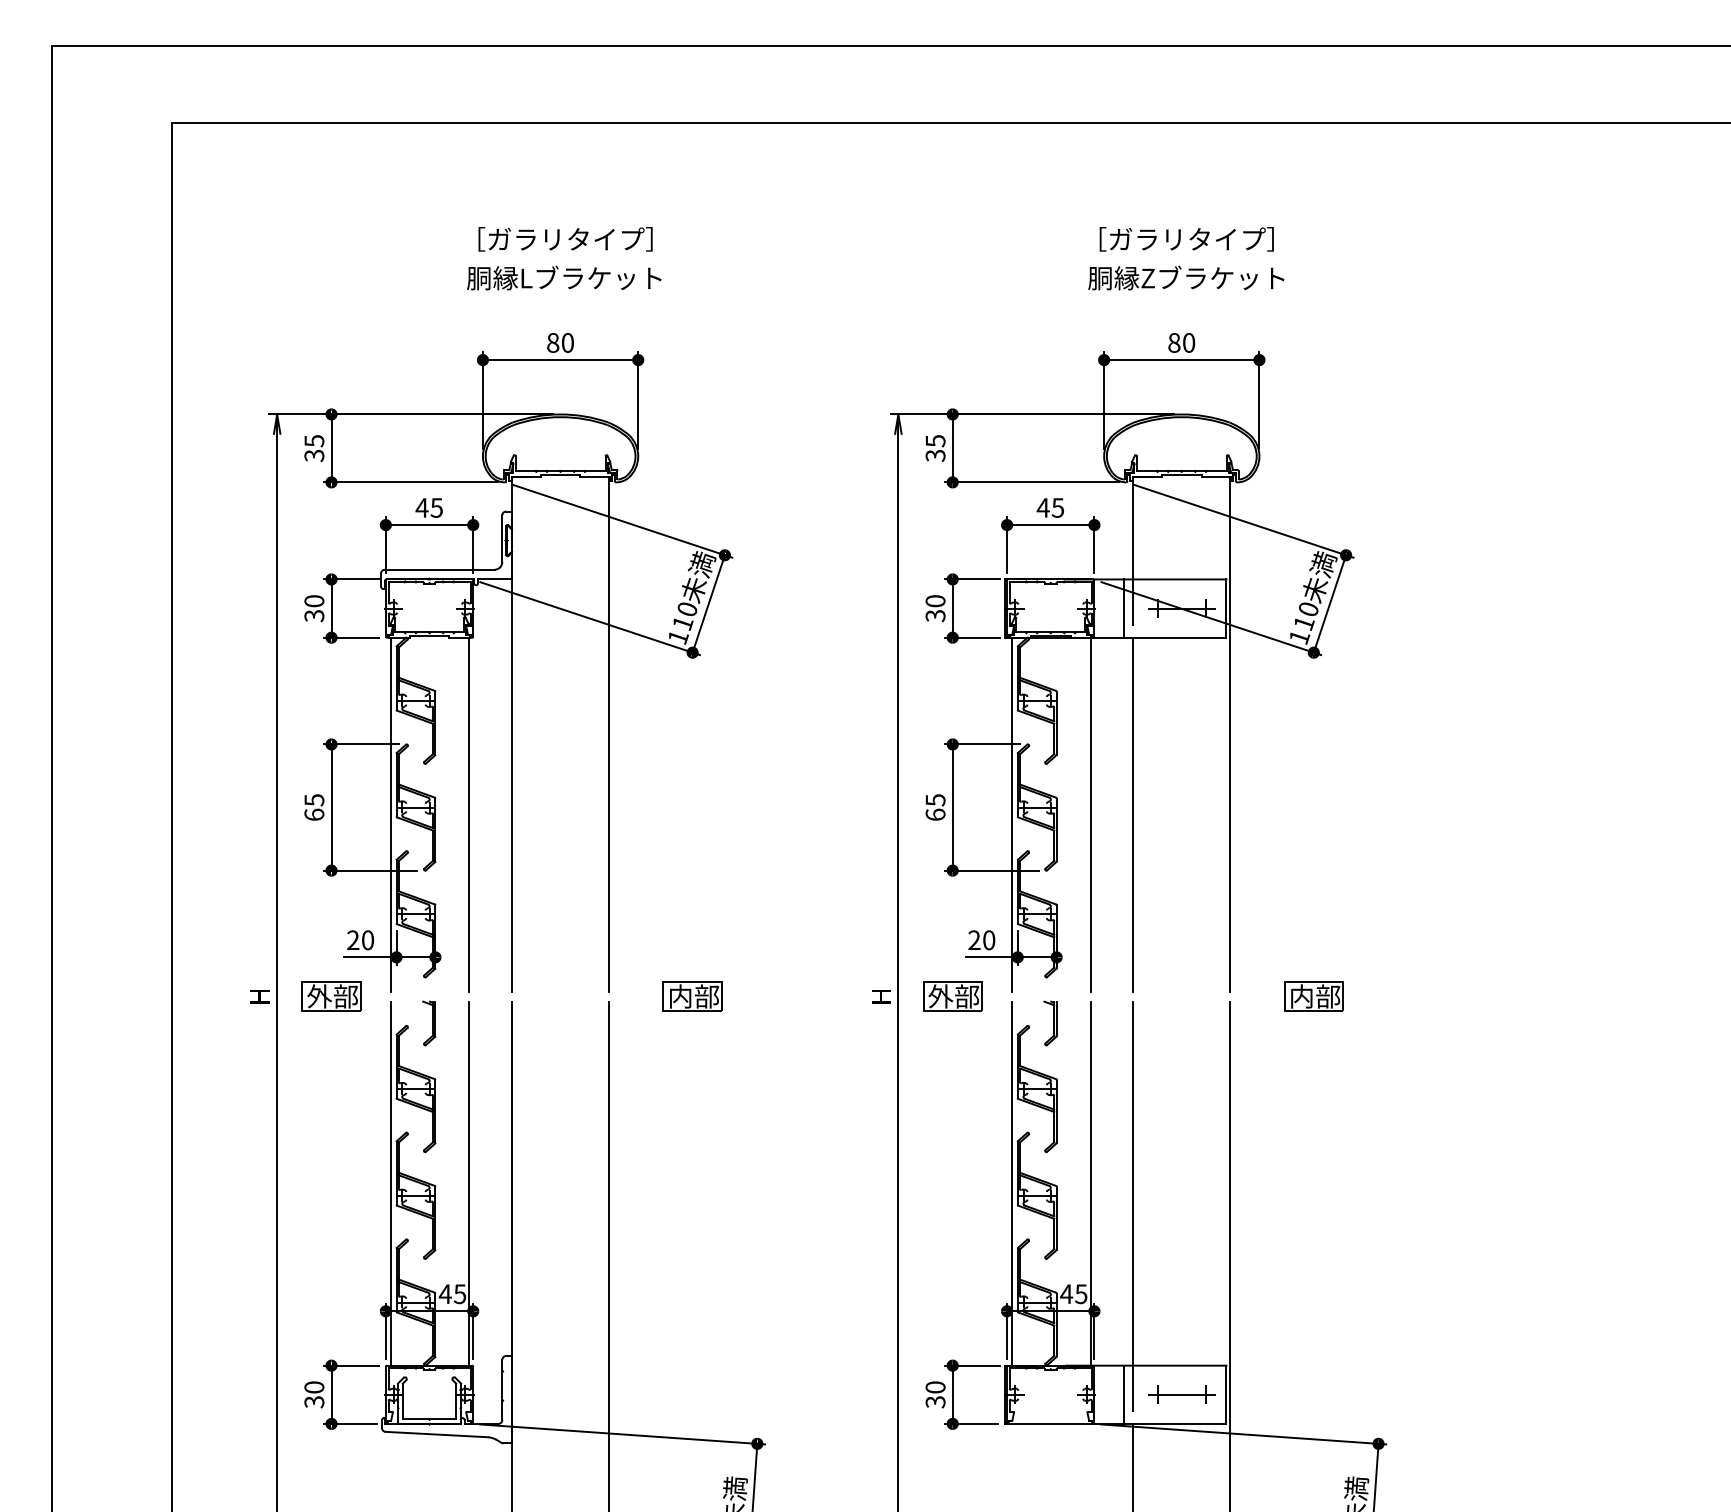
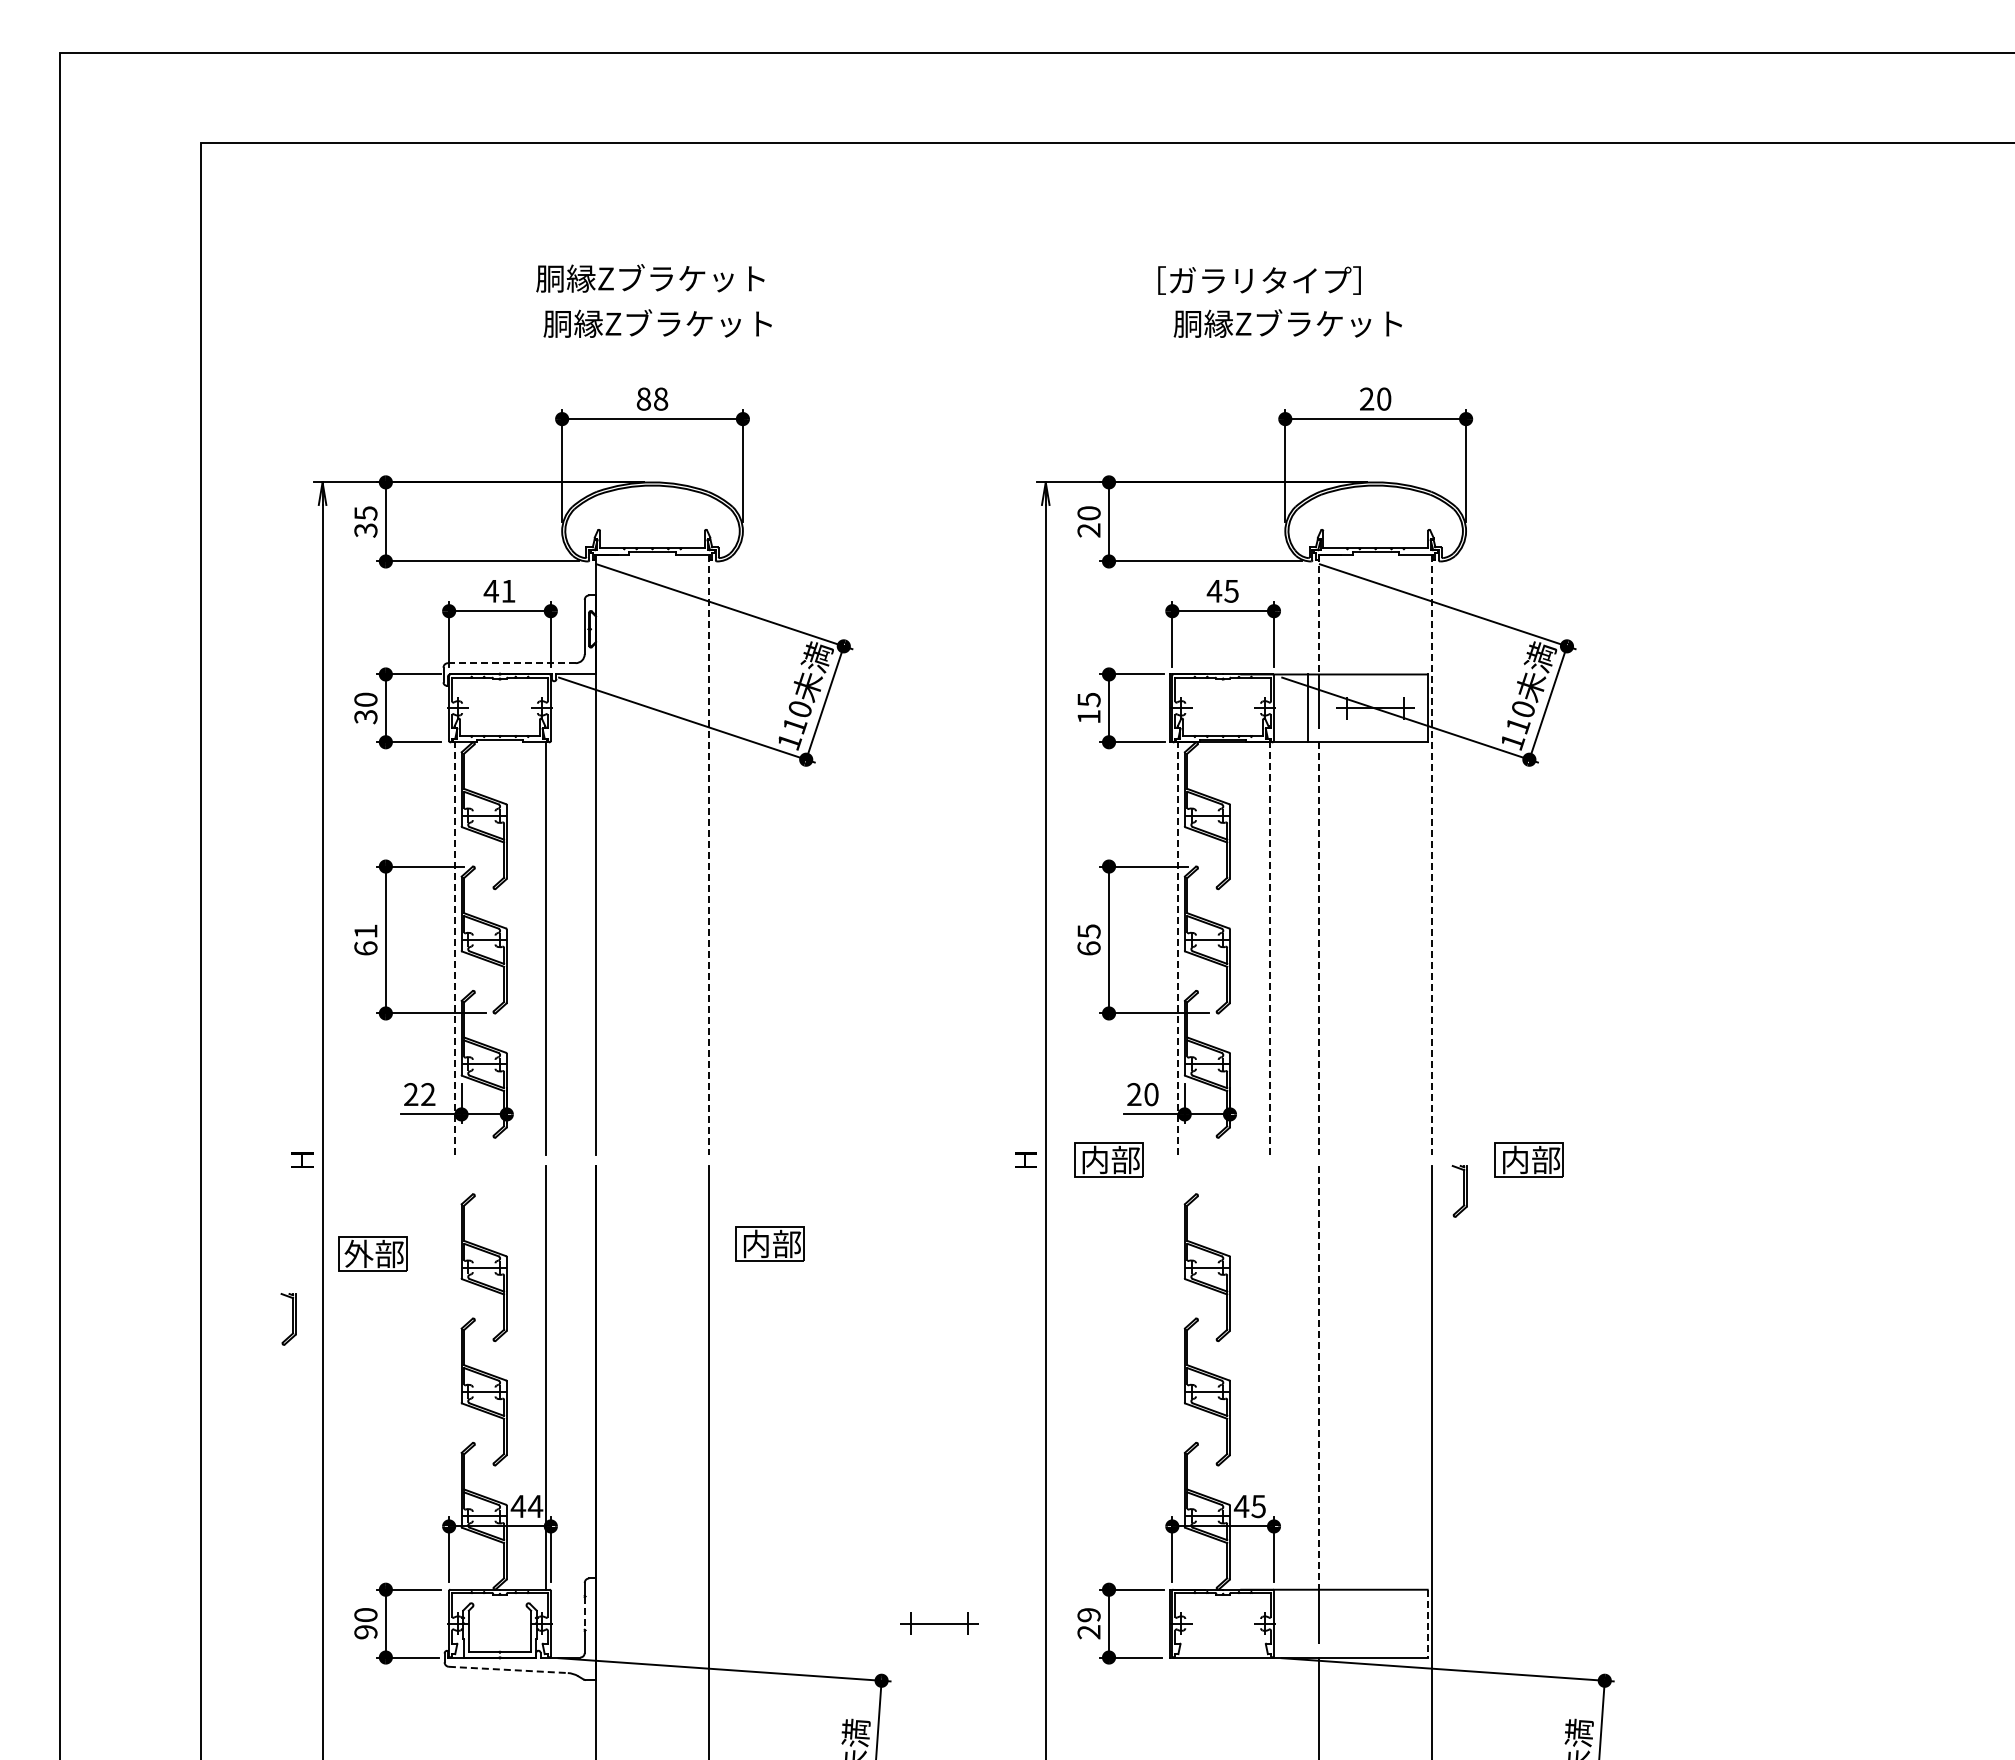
text: (558, 239) -> (650, 278), ［ガラリタイプ］ -> 胴縁Zブラケット
text: (1186, 239) -> (1259, 280), moved
text: (591, 277) -> (688, 323), 胴縁Lブラケット -> 胴縁Zブラケット
text: (1185, 277) -> (1287, 323), moved
text: (1174, 342) -> (1367, 398), 80 -> 20
text: (568, 343) -> (661, 399), 80 -> 88
text: (935, 448) -> (1088, 521), 35 -> 20
text: (436, 508) -> (508, 591), 45 -> 41
line: (1133, 527) -> (1319, 614), solid -> dashed
line: (439, 570) -> (511, 663), solid -> dashed
text: (935, 608) -> (1088, 708), 30 -> 15
line: (609, 734) -> (709, 855), solid -> dashed
line: (1230, 734) -> (1432, 855), solid -> dashed
text: (314, 800) -> (365, 931), 65 -> 61
line: (390, 813) -> (454, 947), solid -> dashed
line: (1011, 813) -> (1177, 947), solid -> dashed
line: (1090, 813) -> (1269, 947), solid -> dashed
line: (1133, 814) -> (1319, 948), solid -> dashed
text: (368, 940) -> (428, 1094), 20 -> 22
part: (331, 996) -> (372, 1253), moved
part: (691, 996) -> (769, 1243), moved
text: (940, 996) -> (1094, 1159), 外部 -> 内部
part: (429, 1023) -> (288, 1319), moved
part: (1050, 1023) -> (1459, 1191), moved
line: (390, 1183) -> (454, 1377), removed
line: (1011, 1183) -> (1177, 1377), removed
line: (1090, 1183) -> (1269, 1377), removed
line: (1133, 1183) -> (1319, 1377), solid -> dashed
text: (460, 1294) -> (535, 1506), 45 -> 44
line: (502, 1386) -> (584, 1613), solid -> dashed
text: (935, 1394) -> (1088, 1623), 30 -> 29
line: (1123, 1394) -> (1307, 1623), removed
part: (1181, 1394) -> (939, 1623), moved
line: (1226, 1394) -> (1427, 1623), solid -> dashed
text: (314, 1402) -> (365, 1632), 30 -> 90
line: (436, 1434) -> (508, 1669), solid -> dashed

